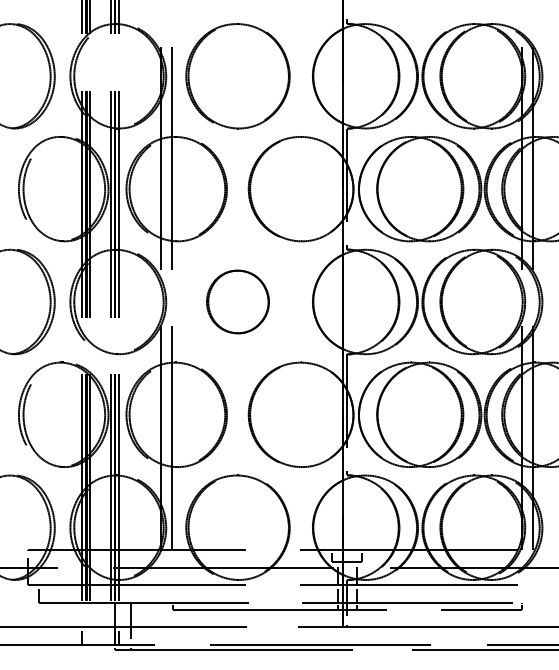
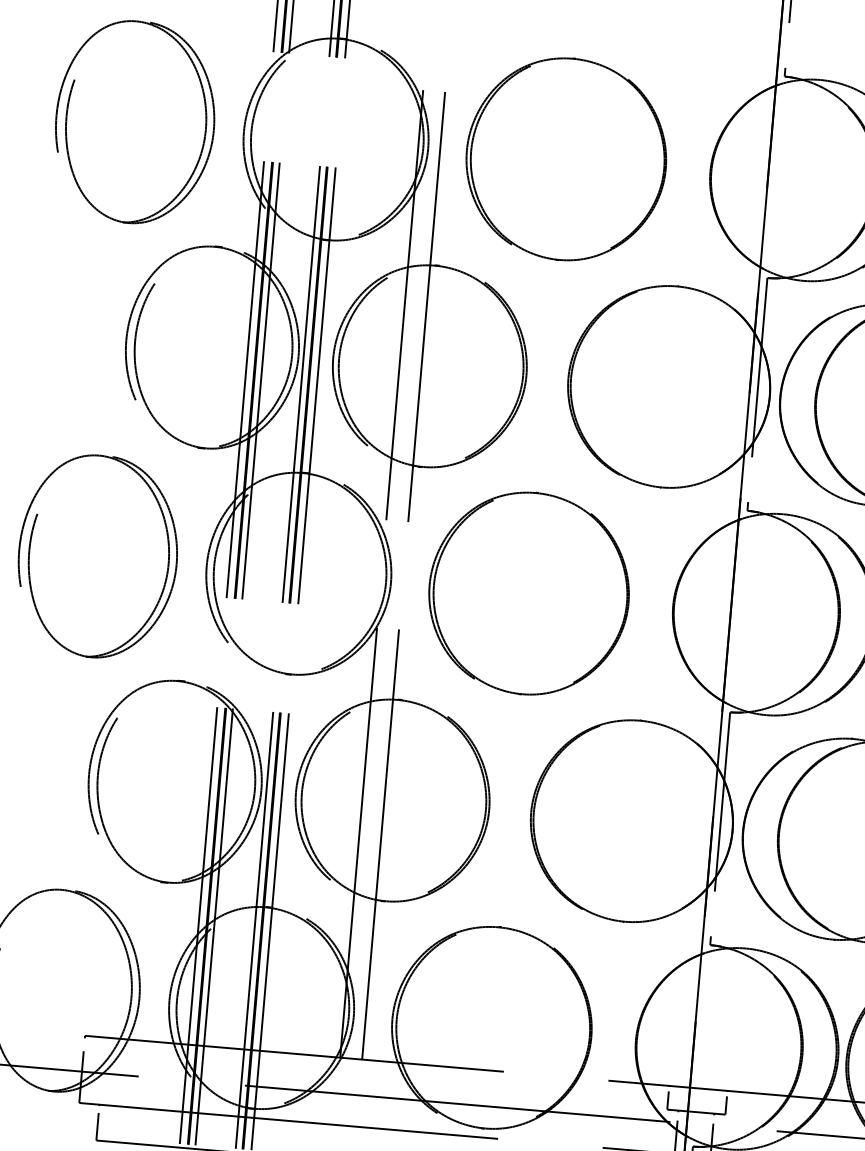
part: (237, 301) -> (528, 592), size x1.67

